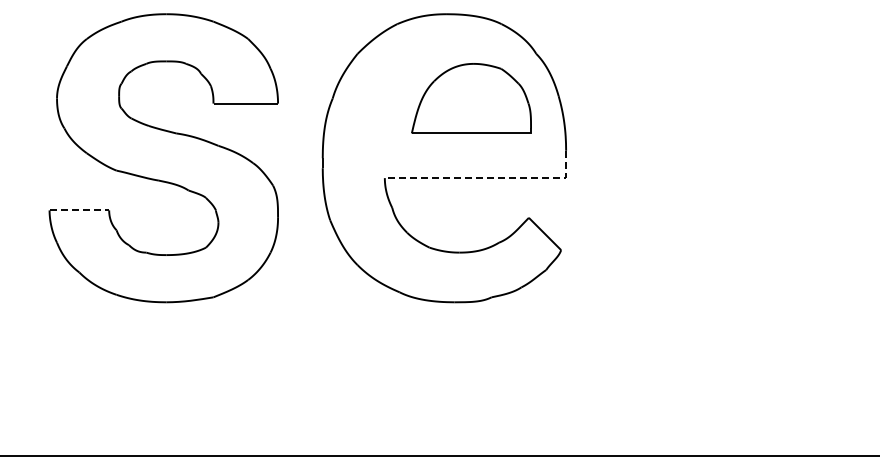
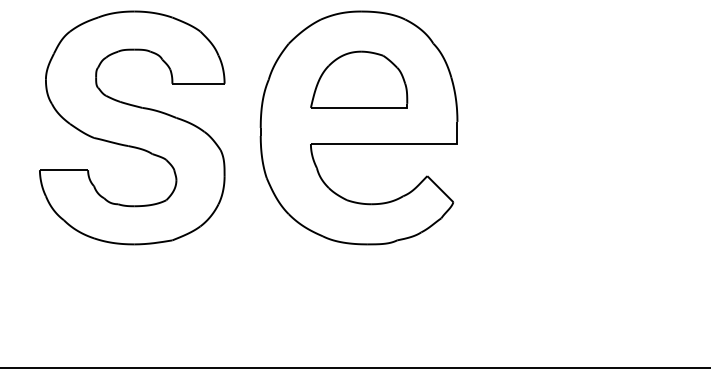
part: (471, 98) -> (359, 79), moved
line: (489, 178) -> (395, 144), dashed -> solid
line: (79, 210) -> (64, 170), dashed -> solid

